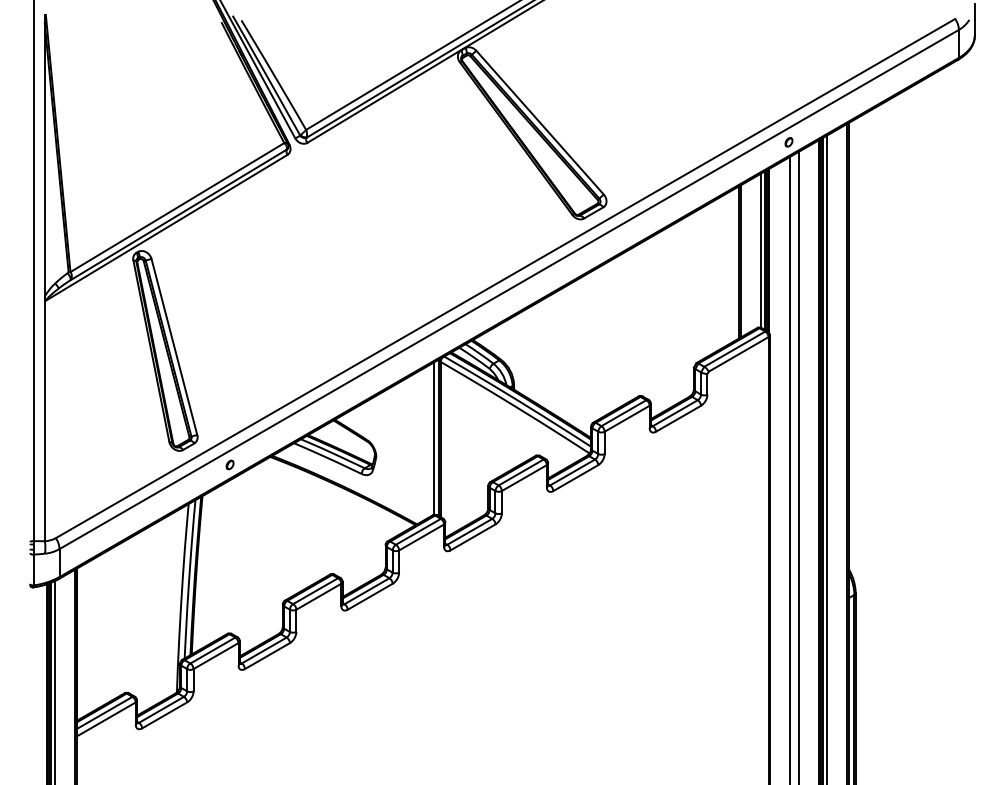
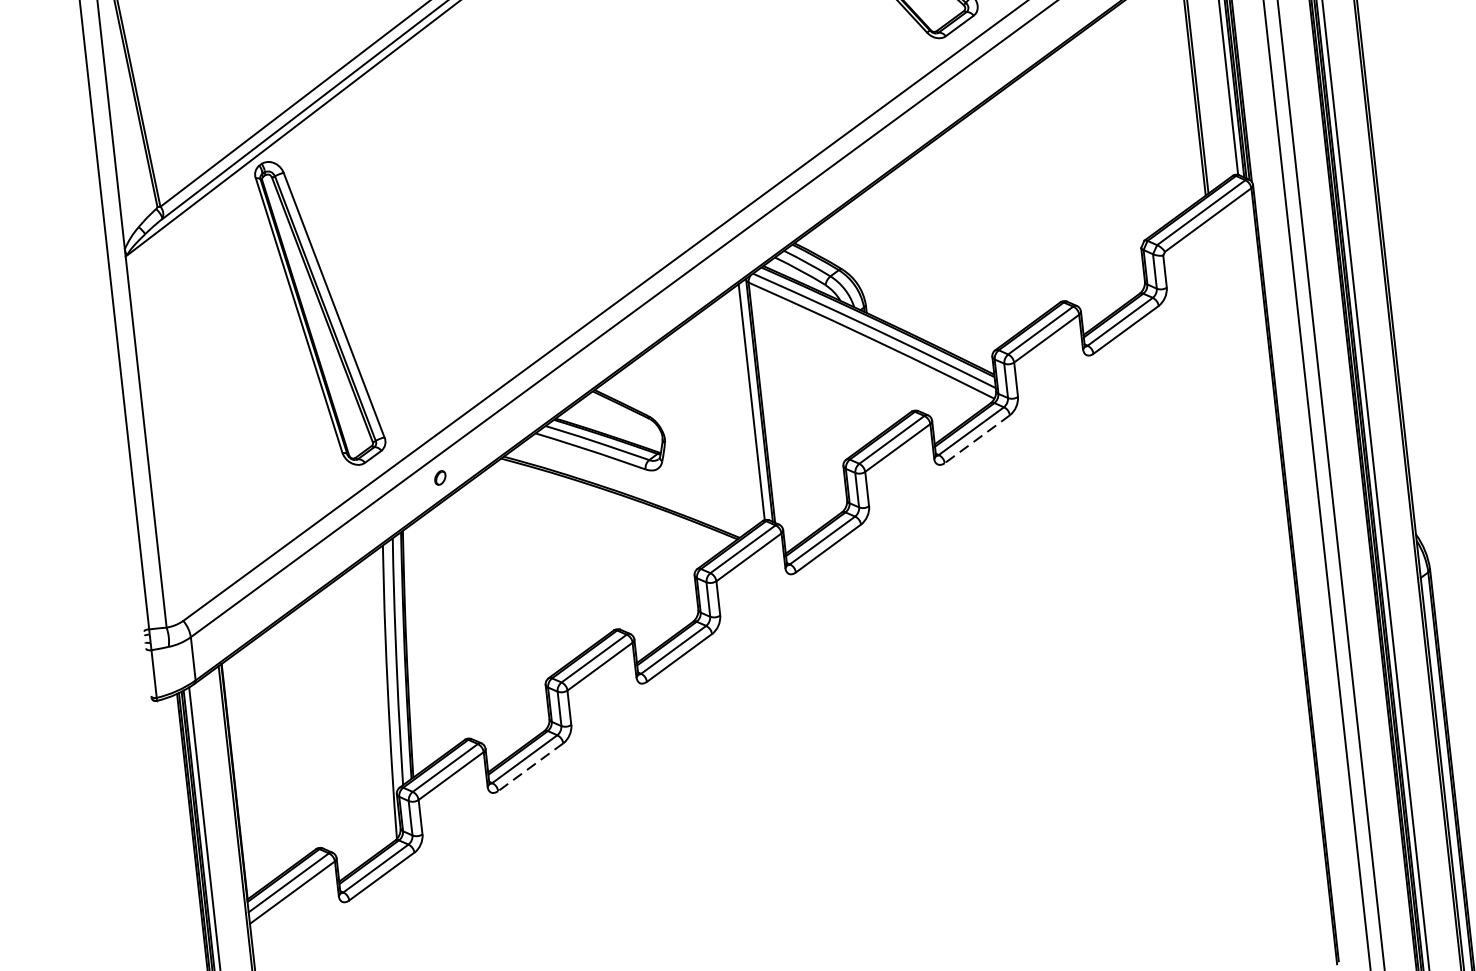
line: (575, 478) -> (976, 439), solid -> dashed
line: (267, 656) -> (530, 767), solid -> dashed

